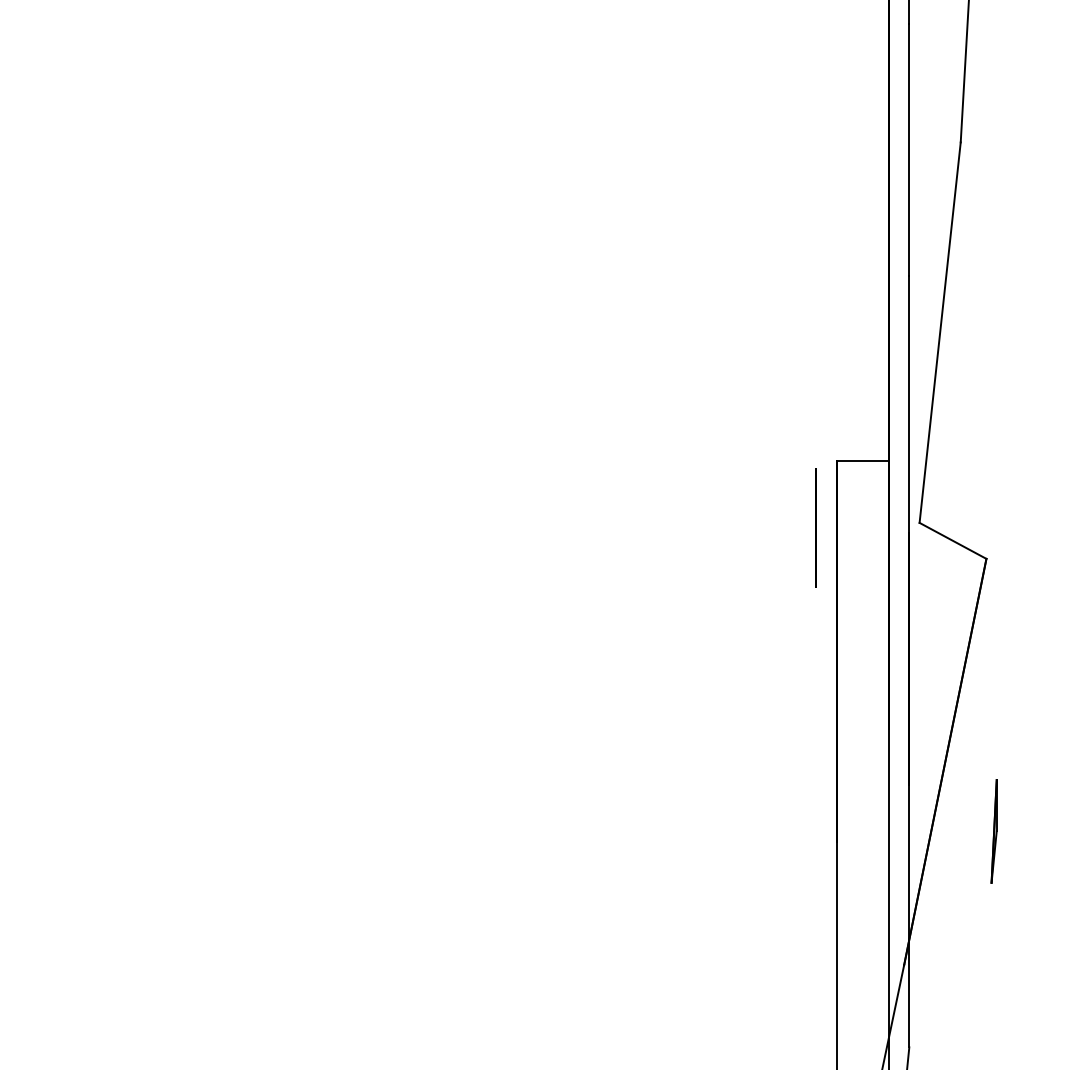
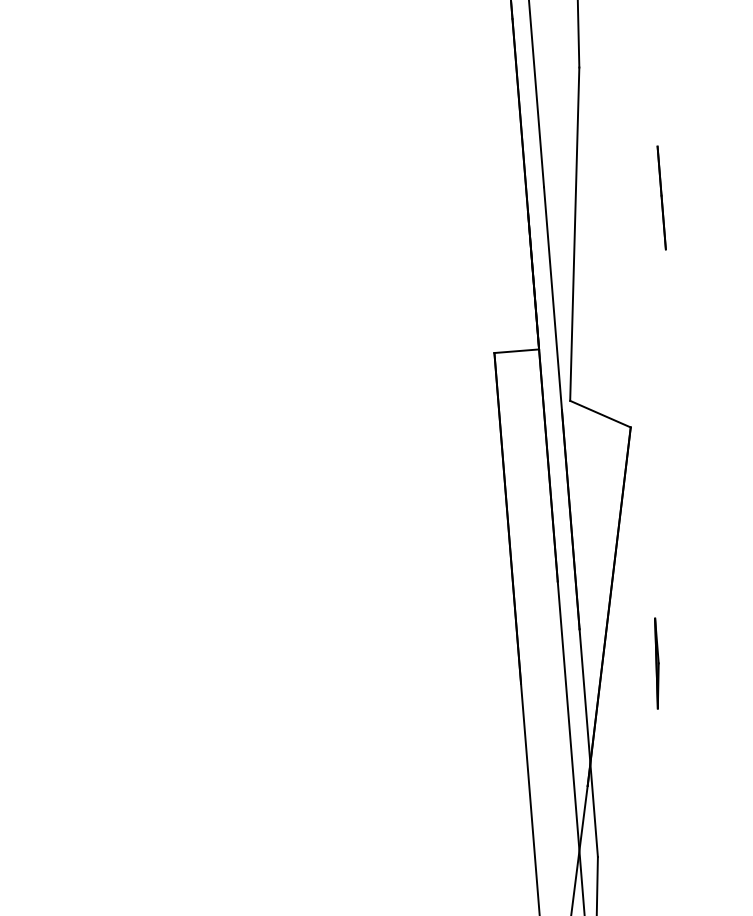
line: (815, 527) -> (661, 197), moved

